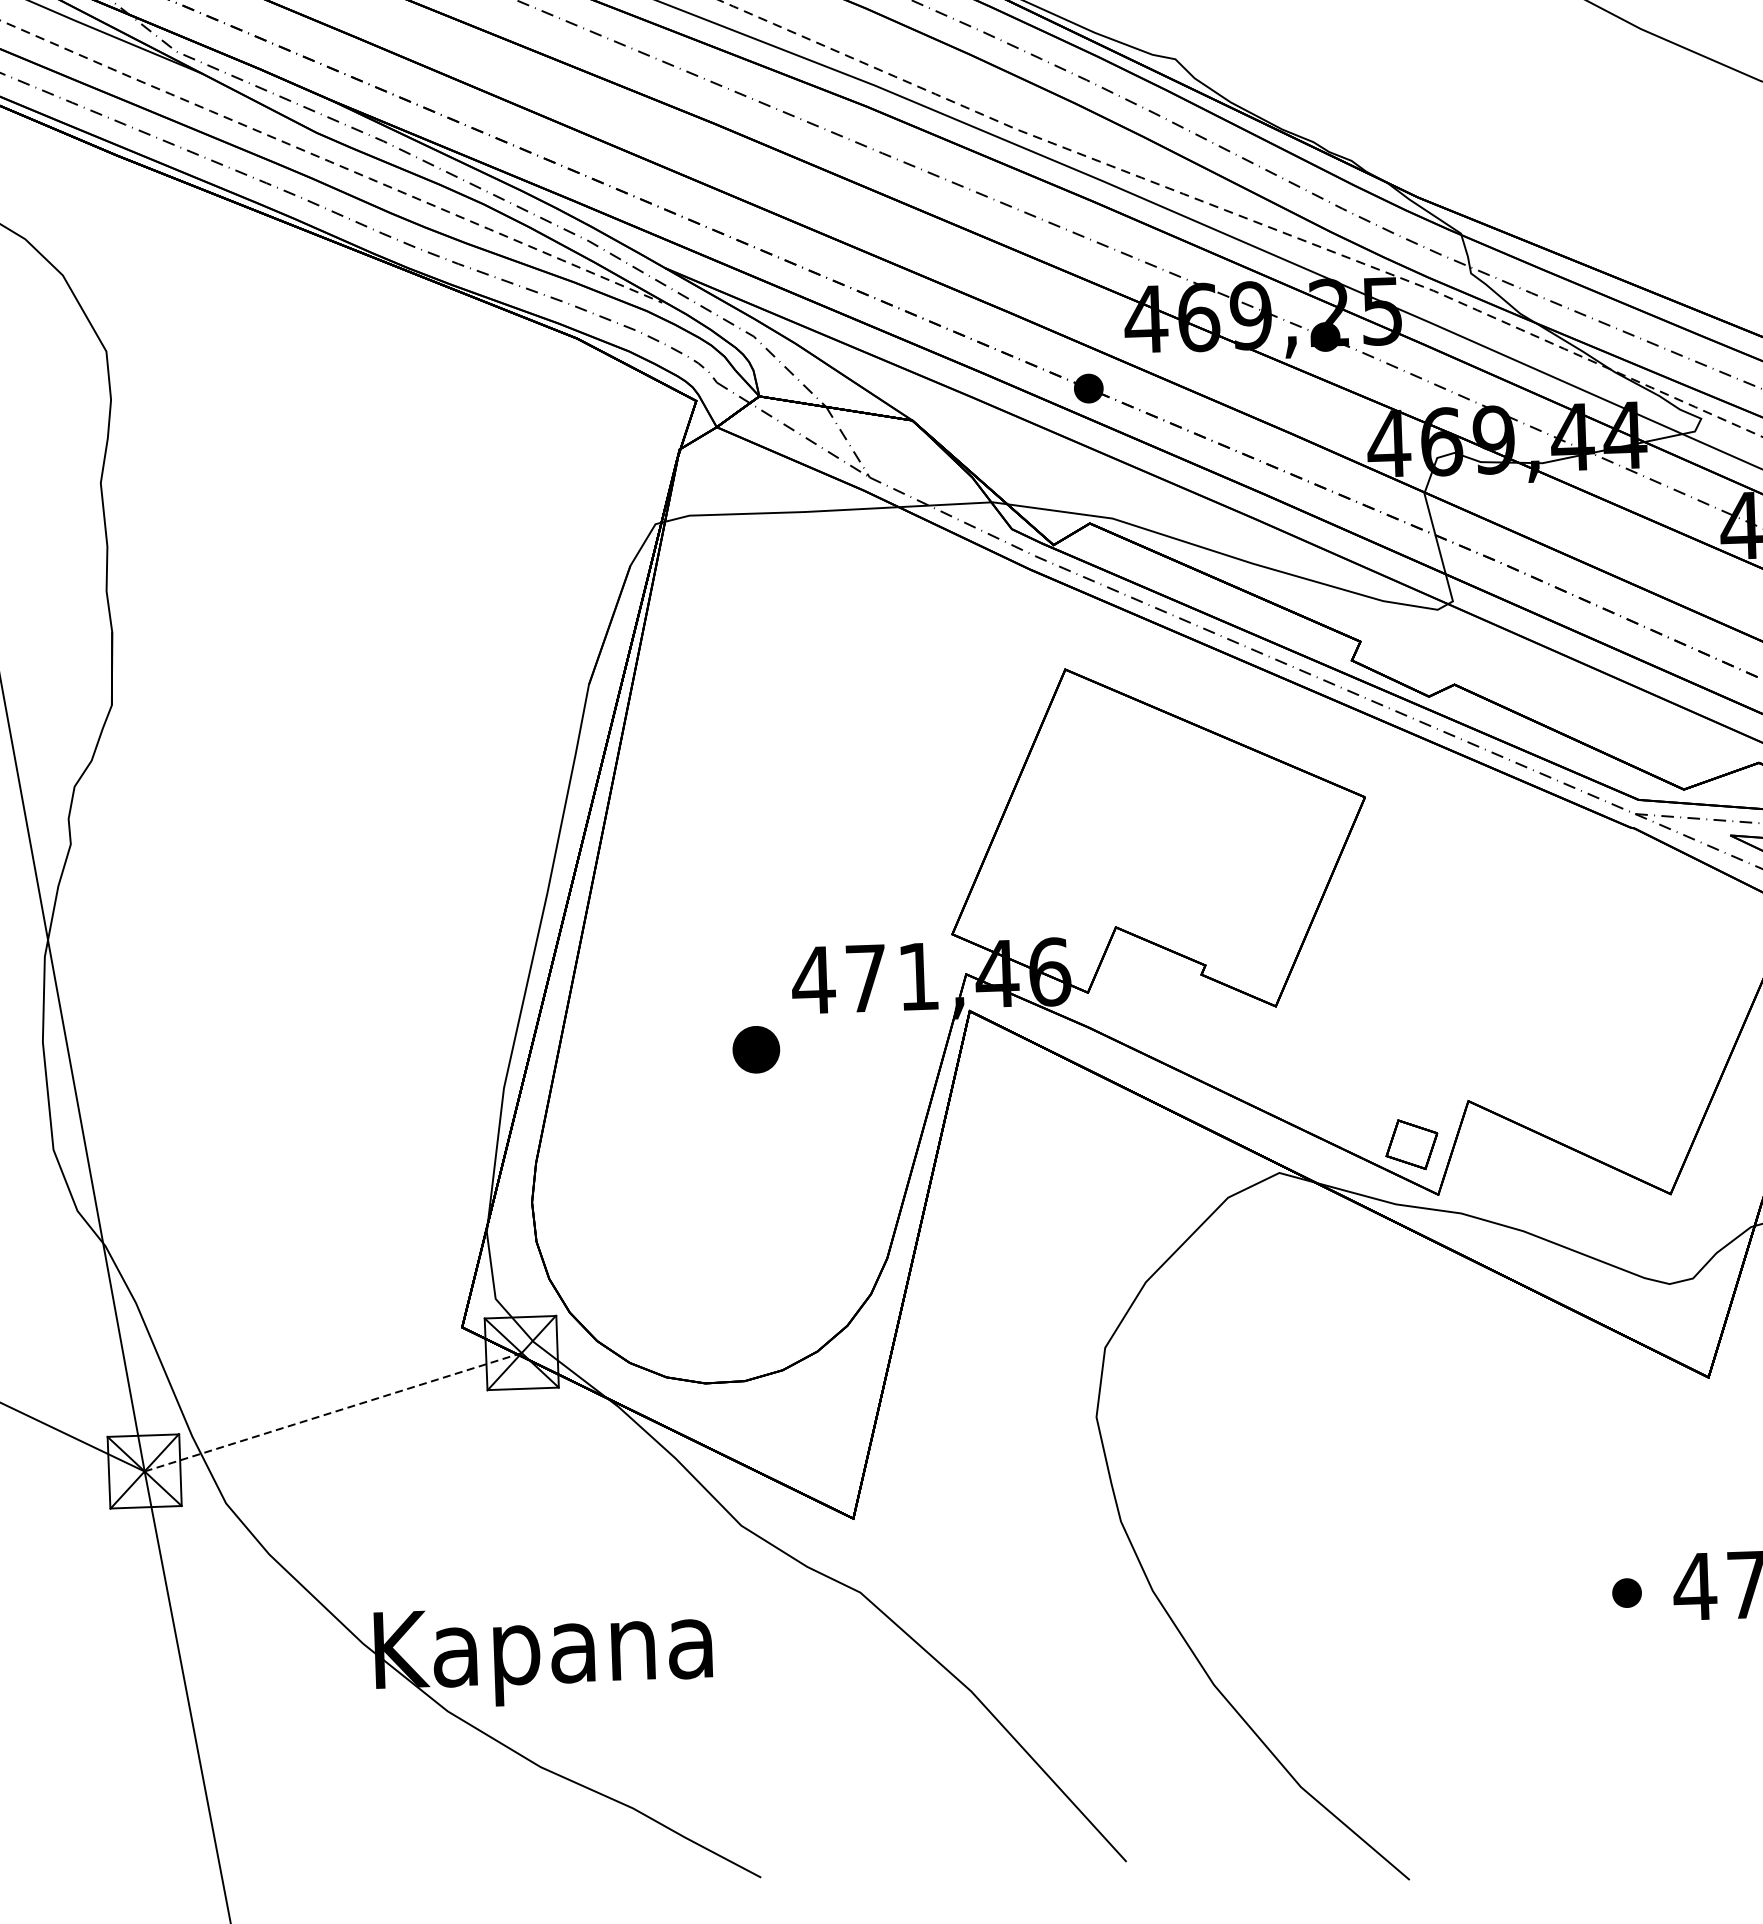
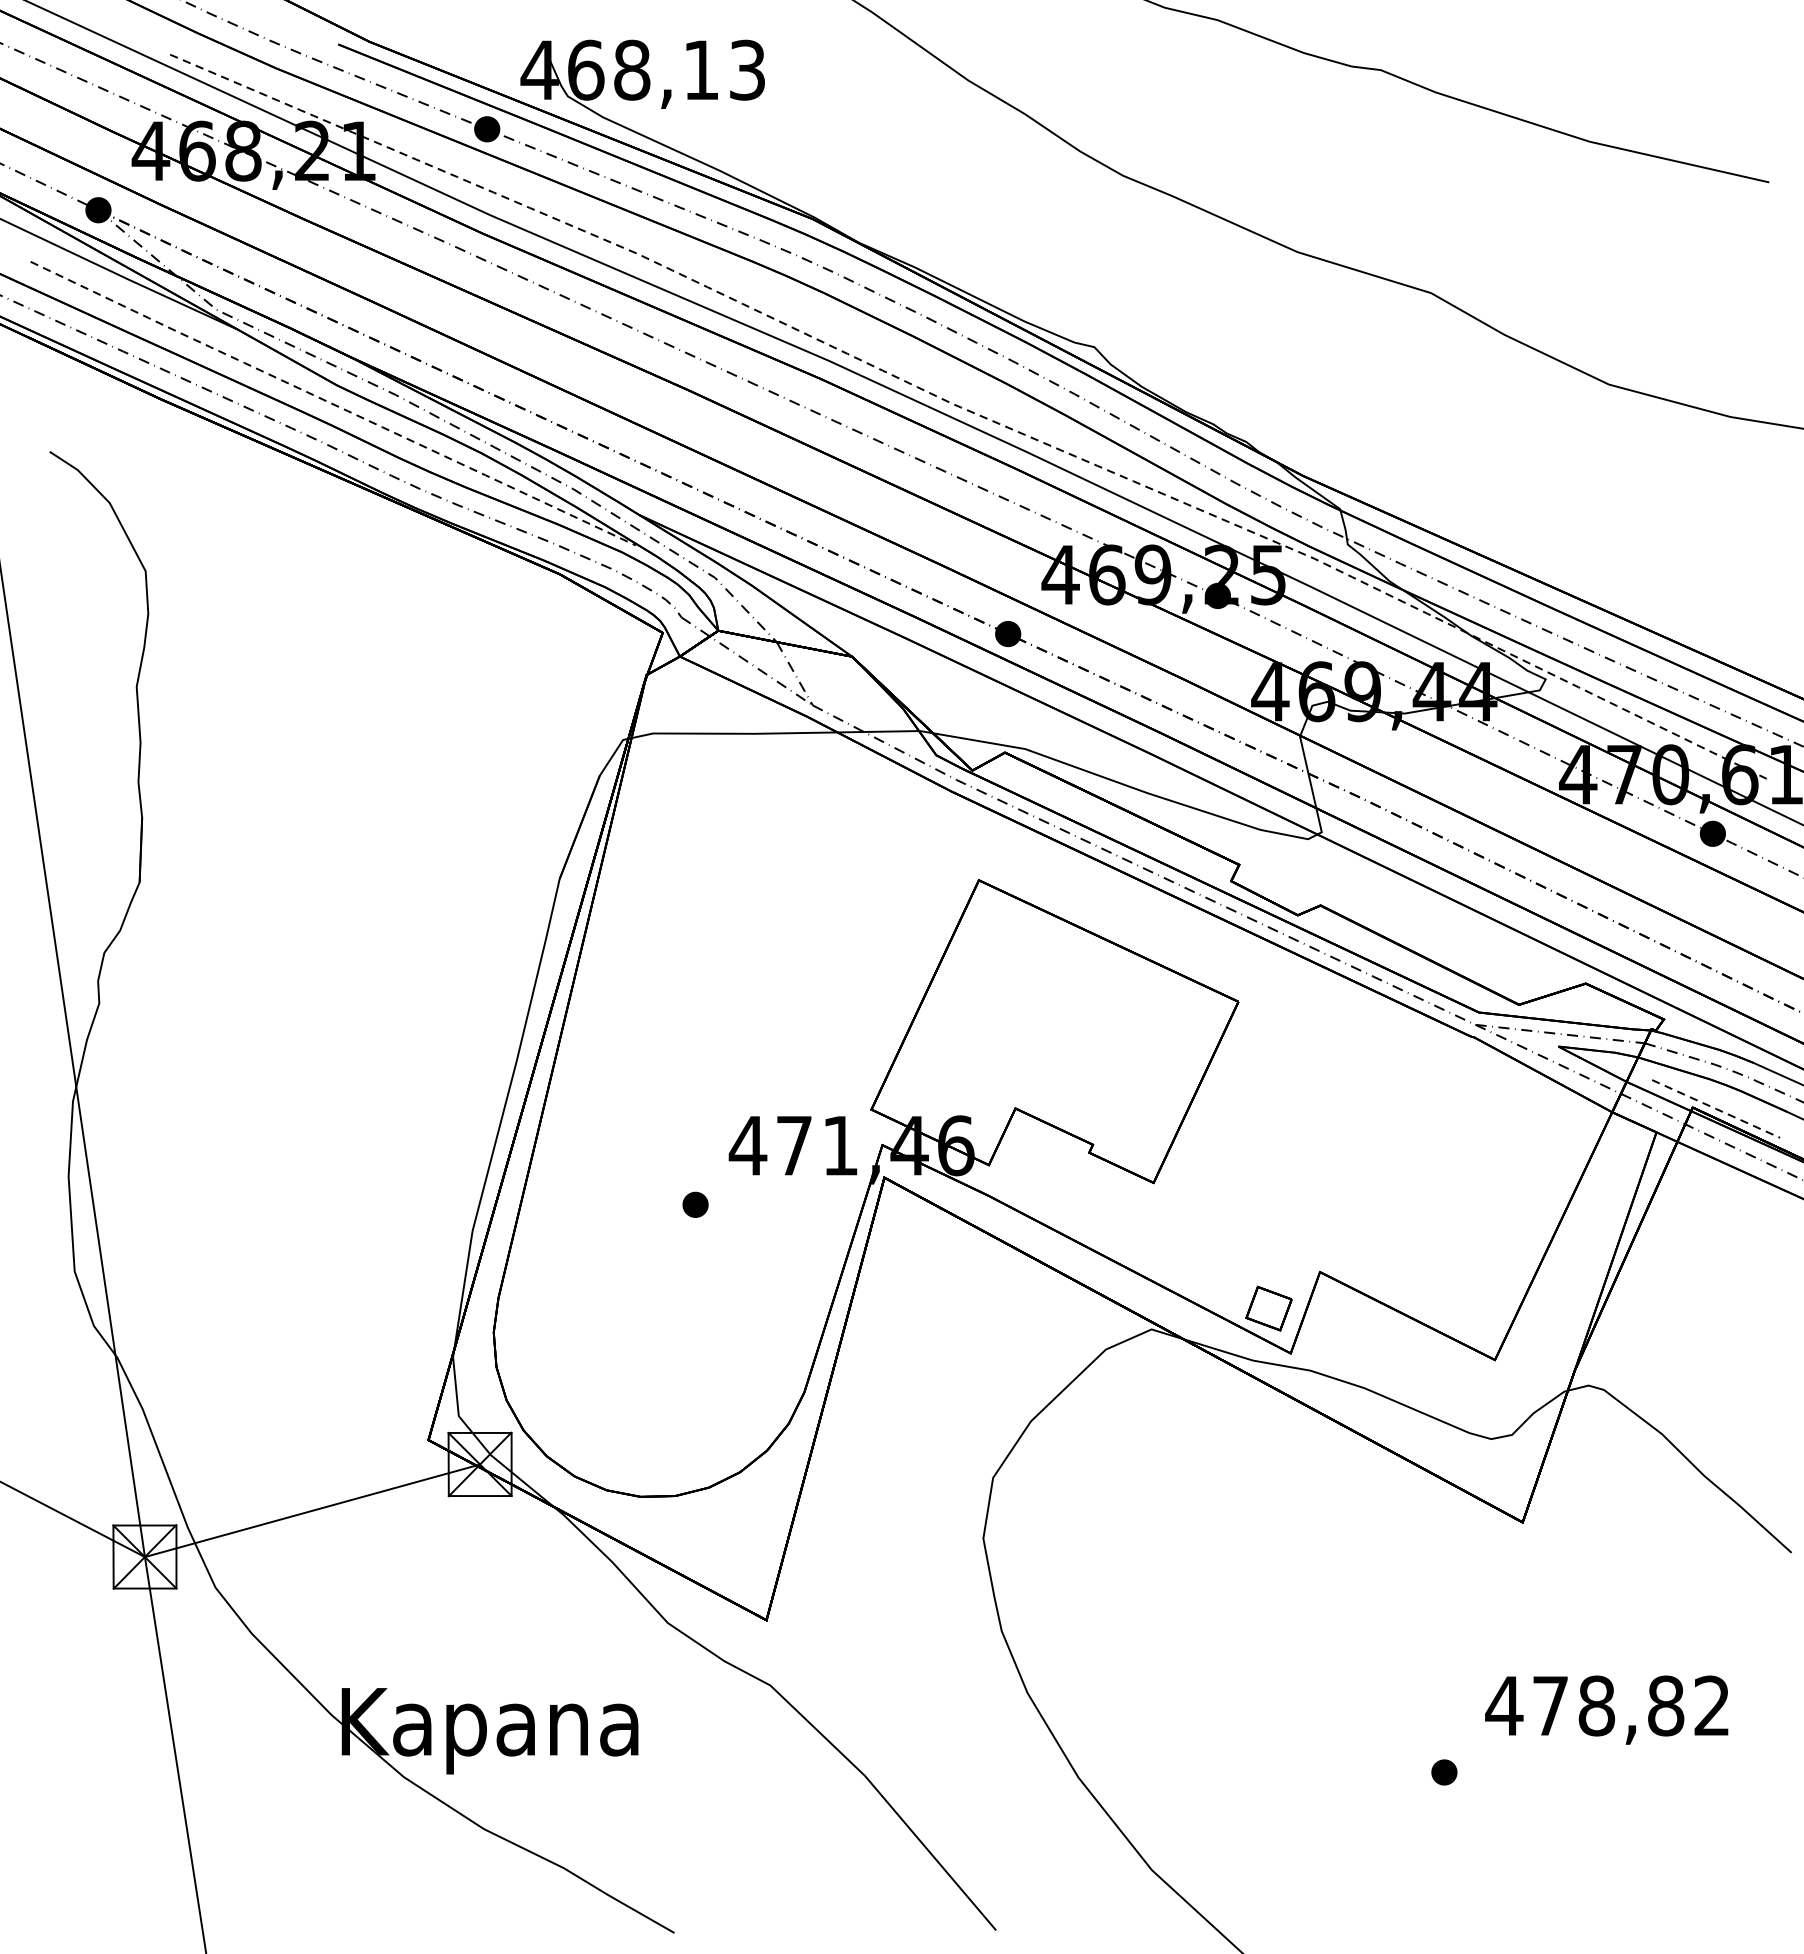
part: (756, 1049) -> (695, 1204), size x0.62
line: (333, 1411) -> (312, 1510), dashed -> solid
part: (1627, 1593) -> (1444, 1772), moved

